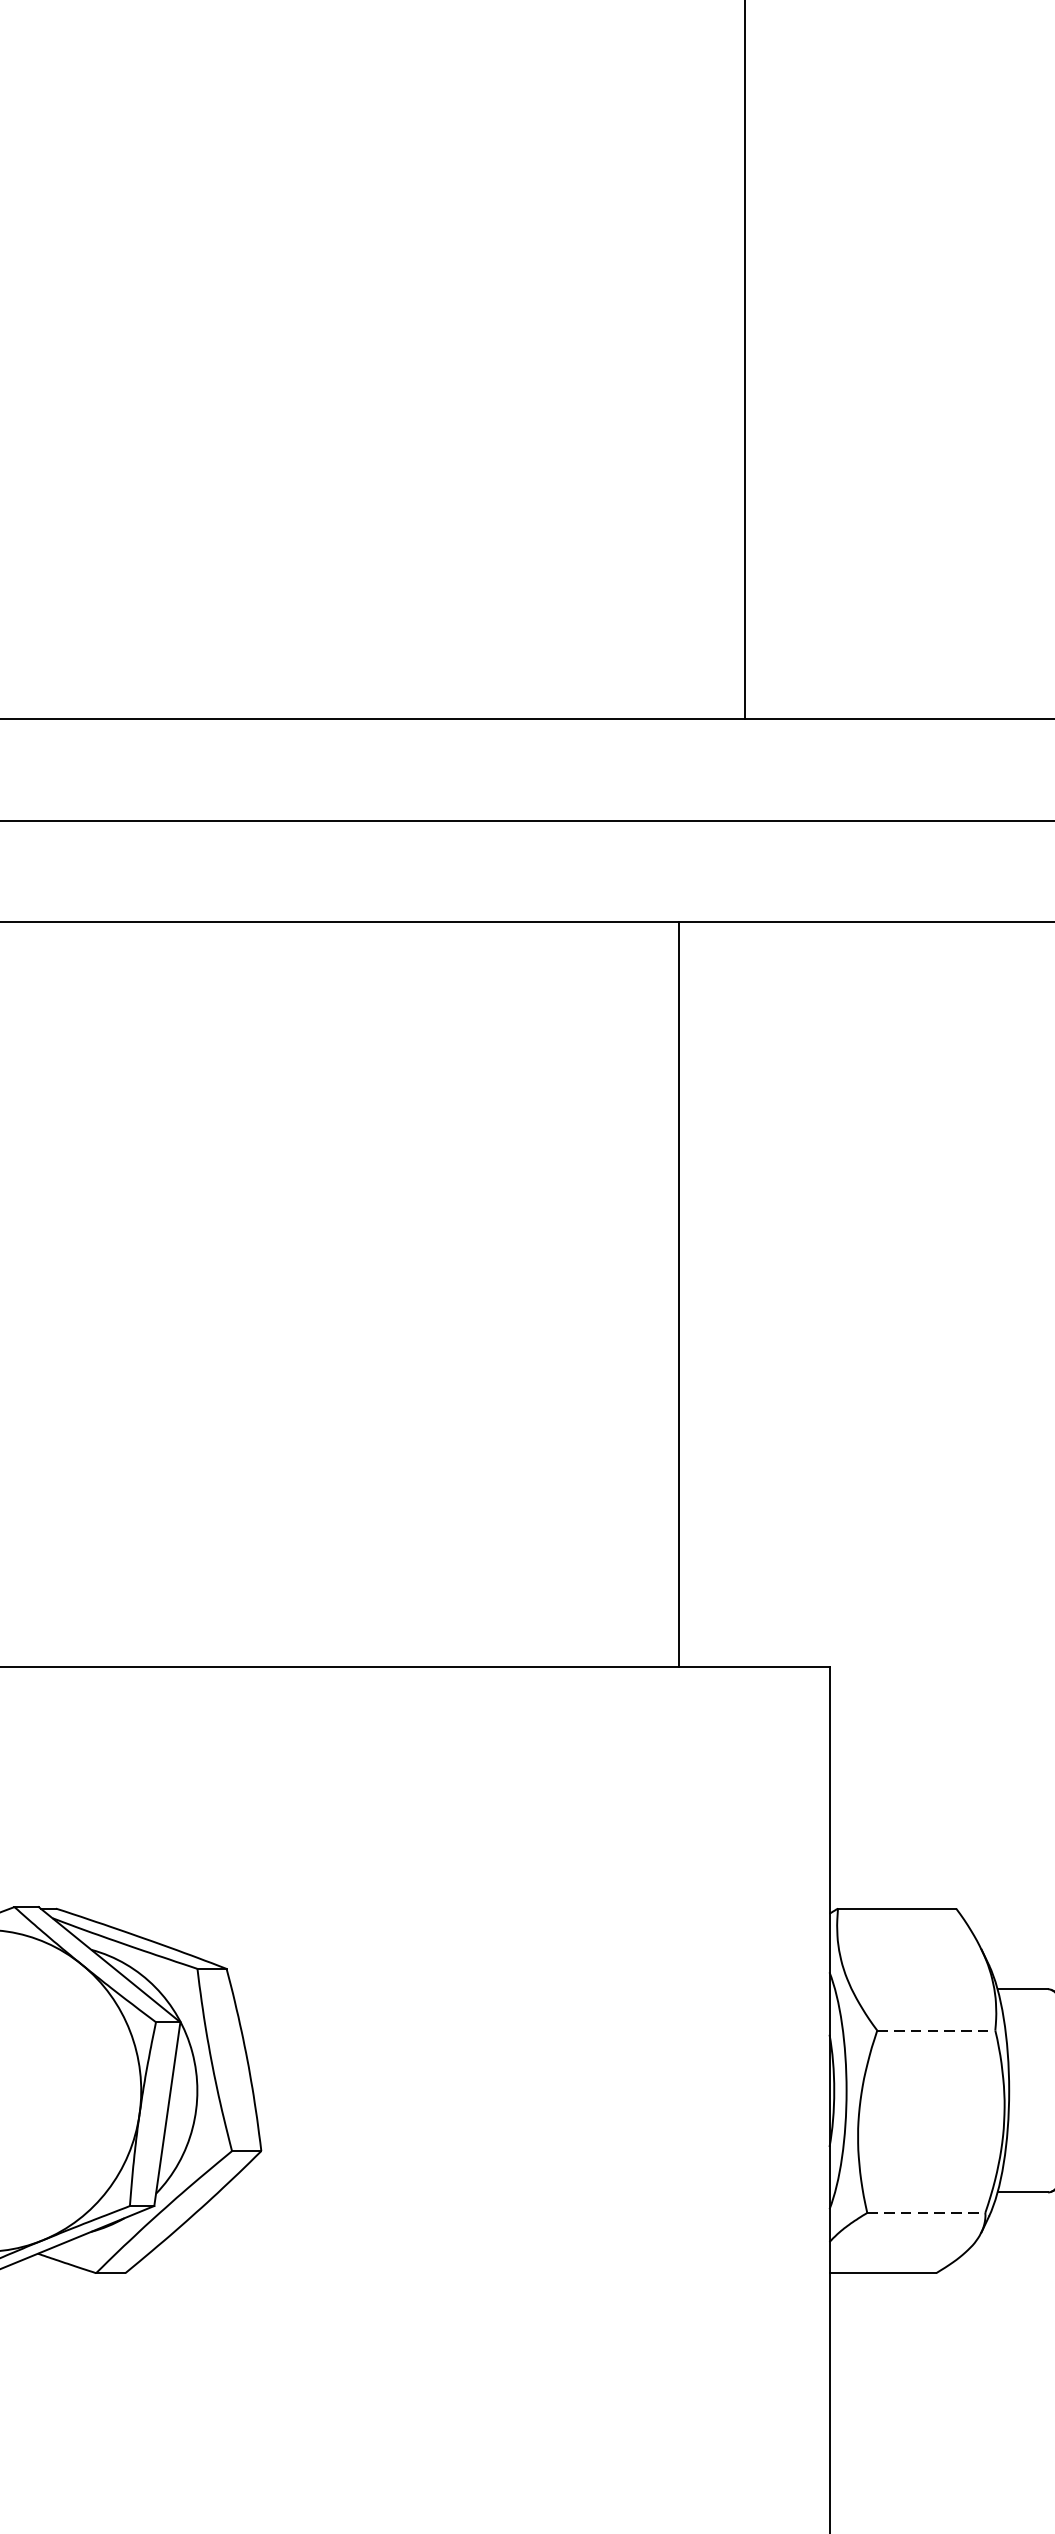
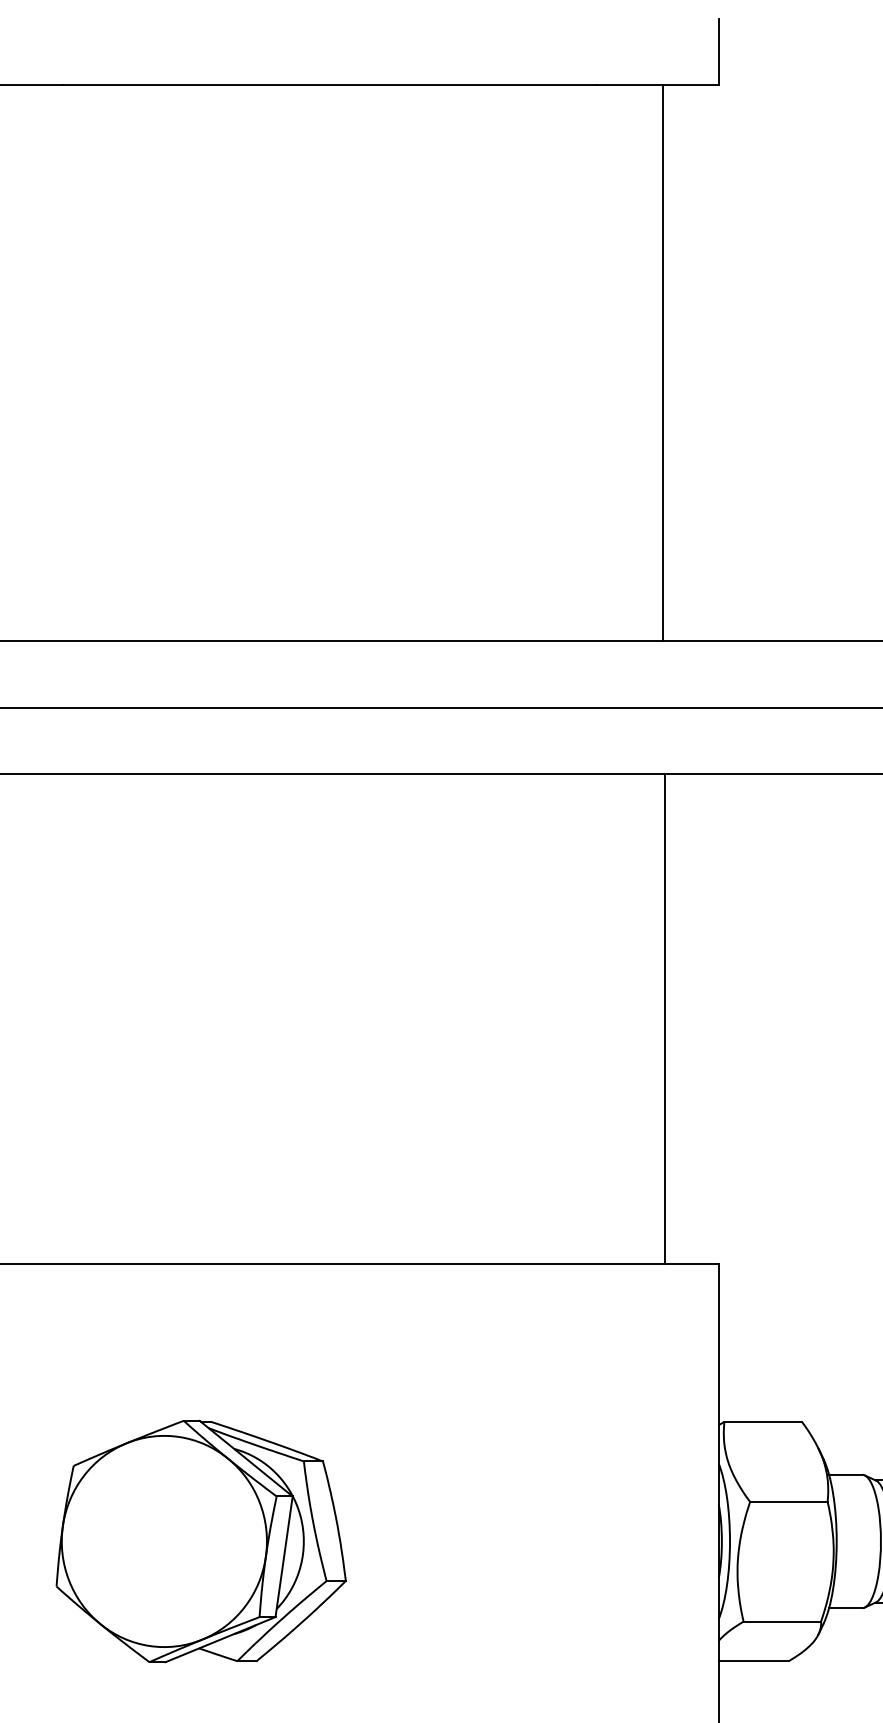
line: (678, 1294) -> (664, 1018), moved
line: (935, 2029) -> (788, 1501), dashed -> solid
line: (926, 2212) -> (782, 1621), dashed -> solid

